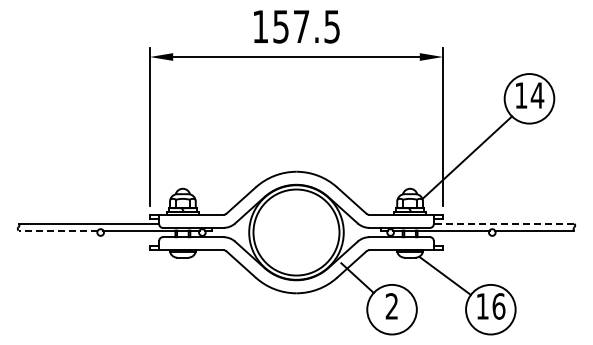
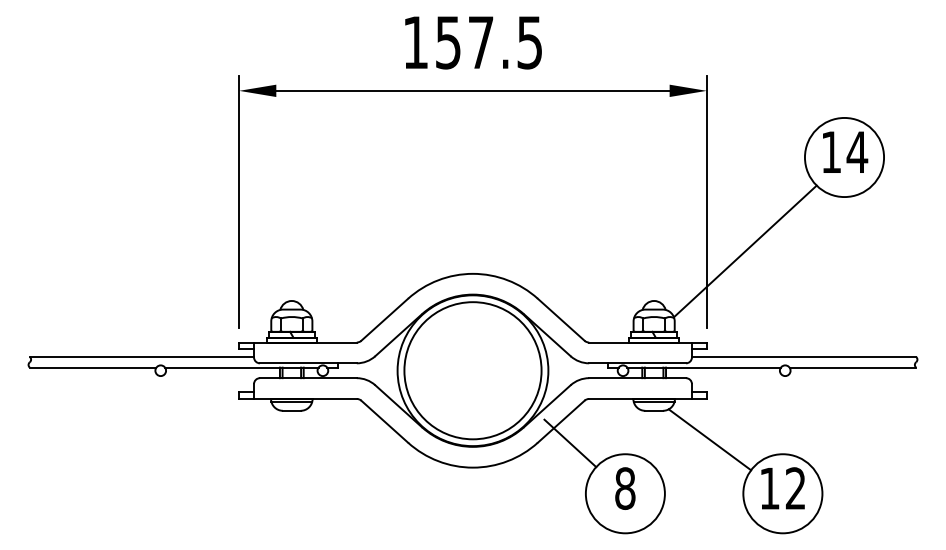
line: (503, 223) -> (803, 356), dashed -> solid
line: (58, 230) -> (93, 367), dashed -> solid
text: (391, 306) -> (624, 488), 2 -> 8
text: (498, 306) -> (795, 488), 16 -> 12

